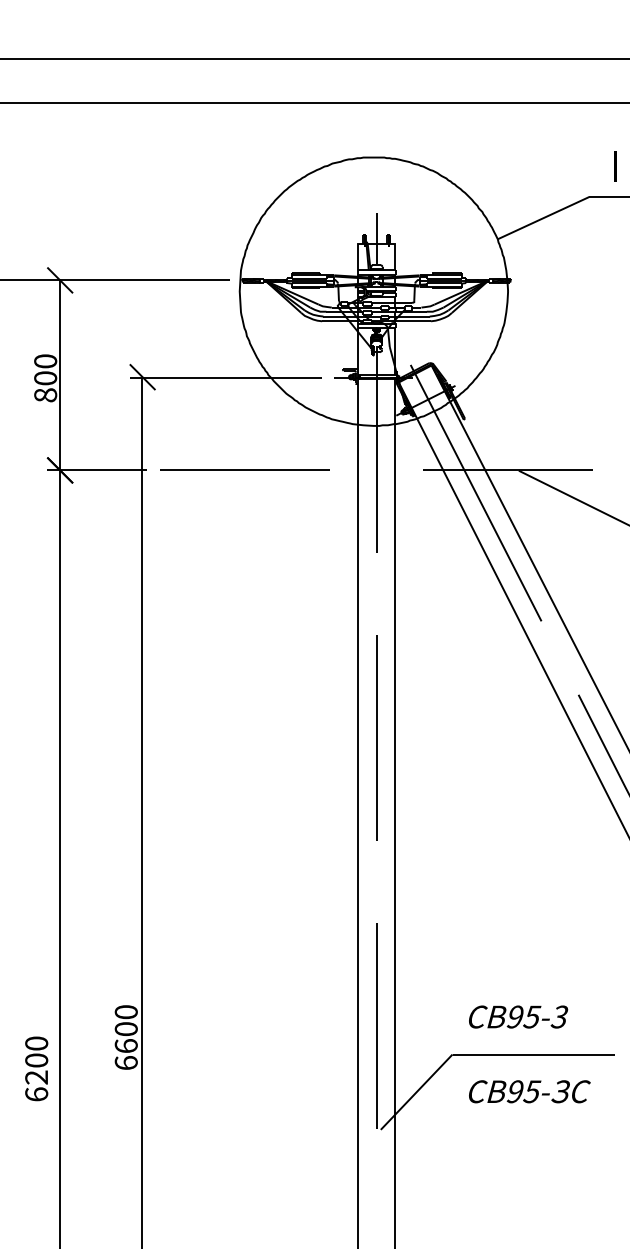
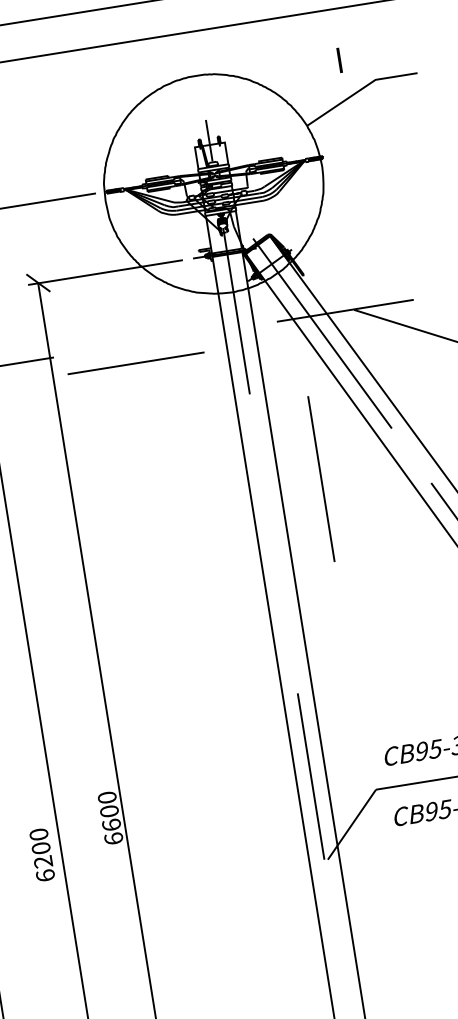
line: (615, 166) -> (339, 60), moved
line: (244, 469) -> (135, 362), moved
line: (376, 737) -> (321, 478), moved

